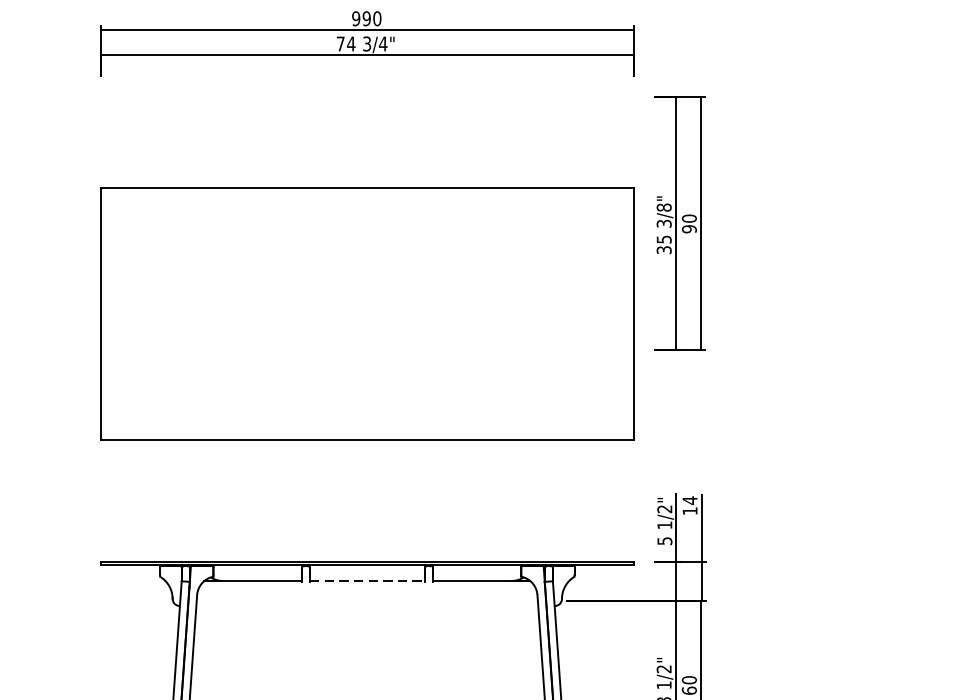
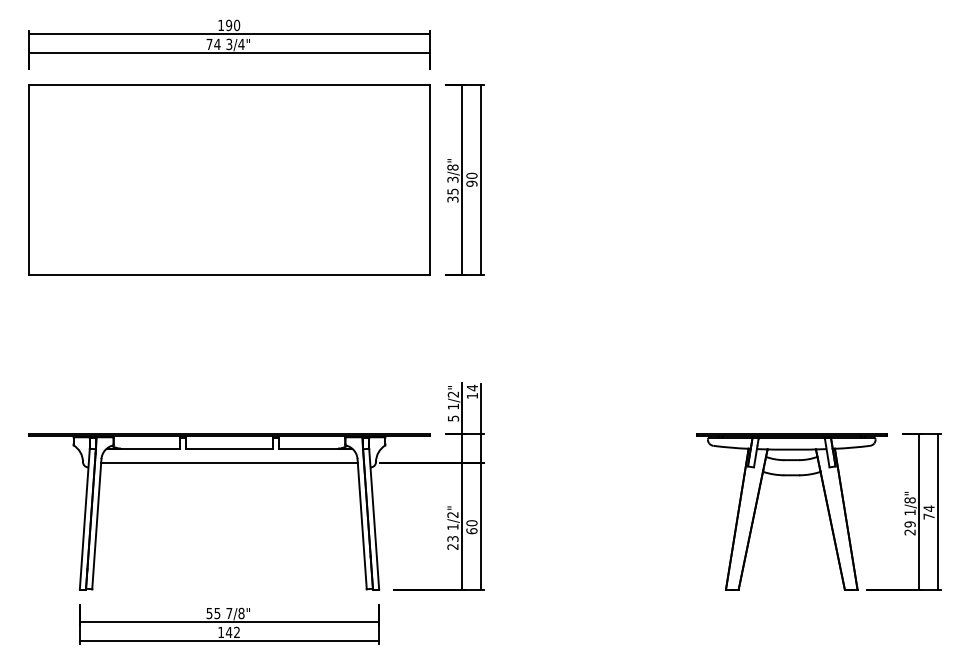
text: (356, 18) -> (221, 25), 990 -> 190
part: (367, 313) -> (229, 179), moved
line: (368, 580) -> (230, 448), dashed -> solid
line: (367, 600) -> (229, 463), added

